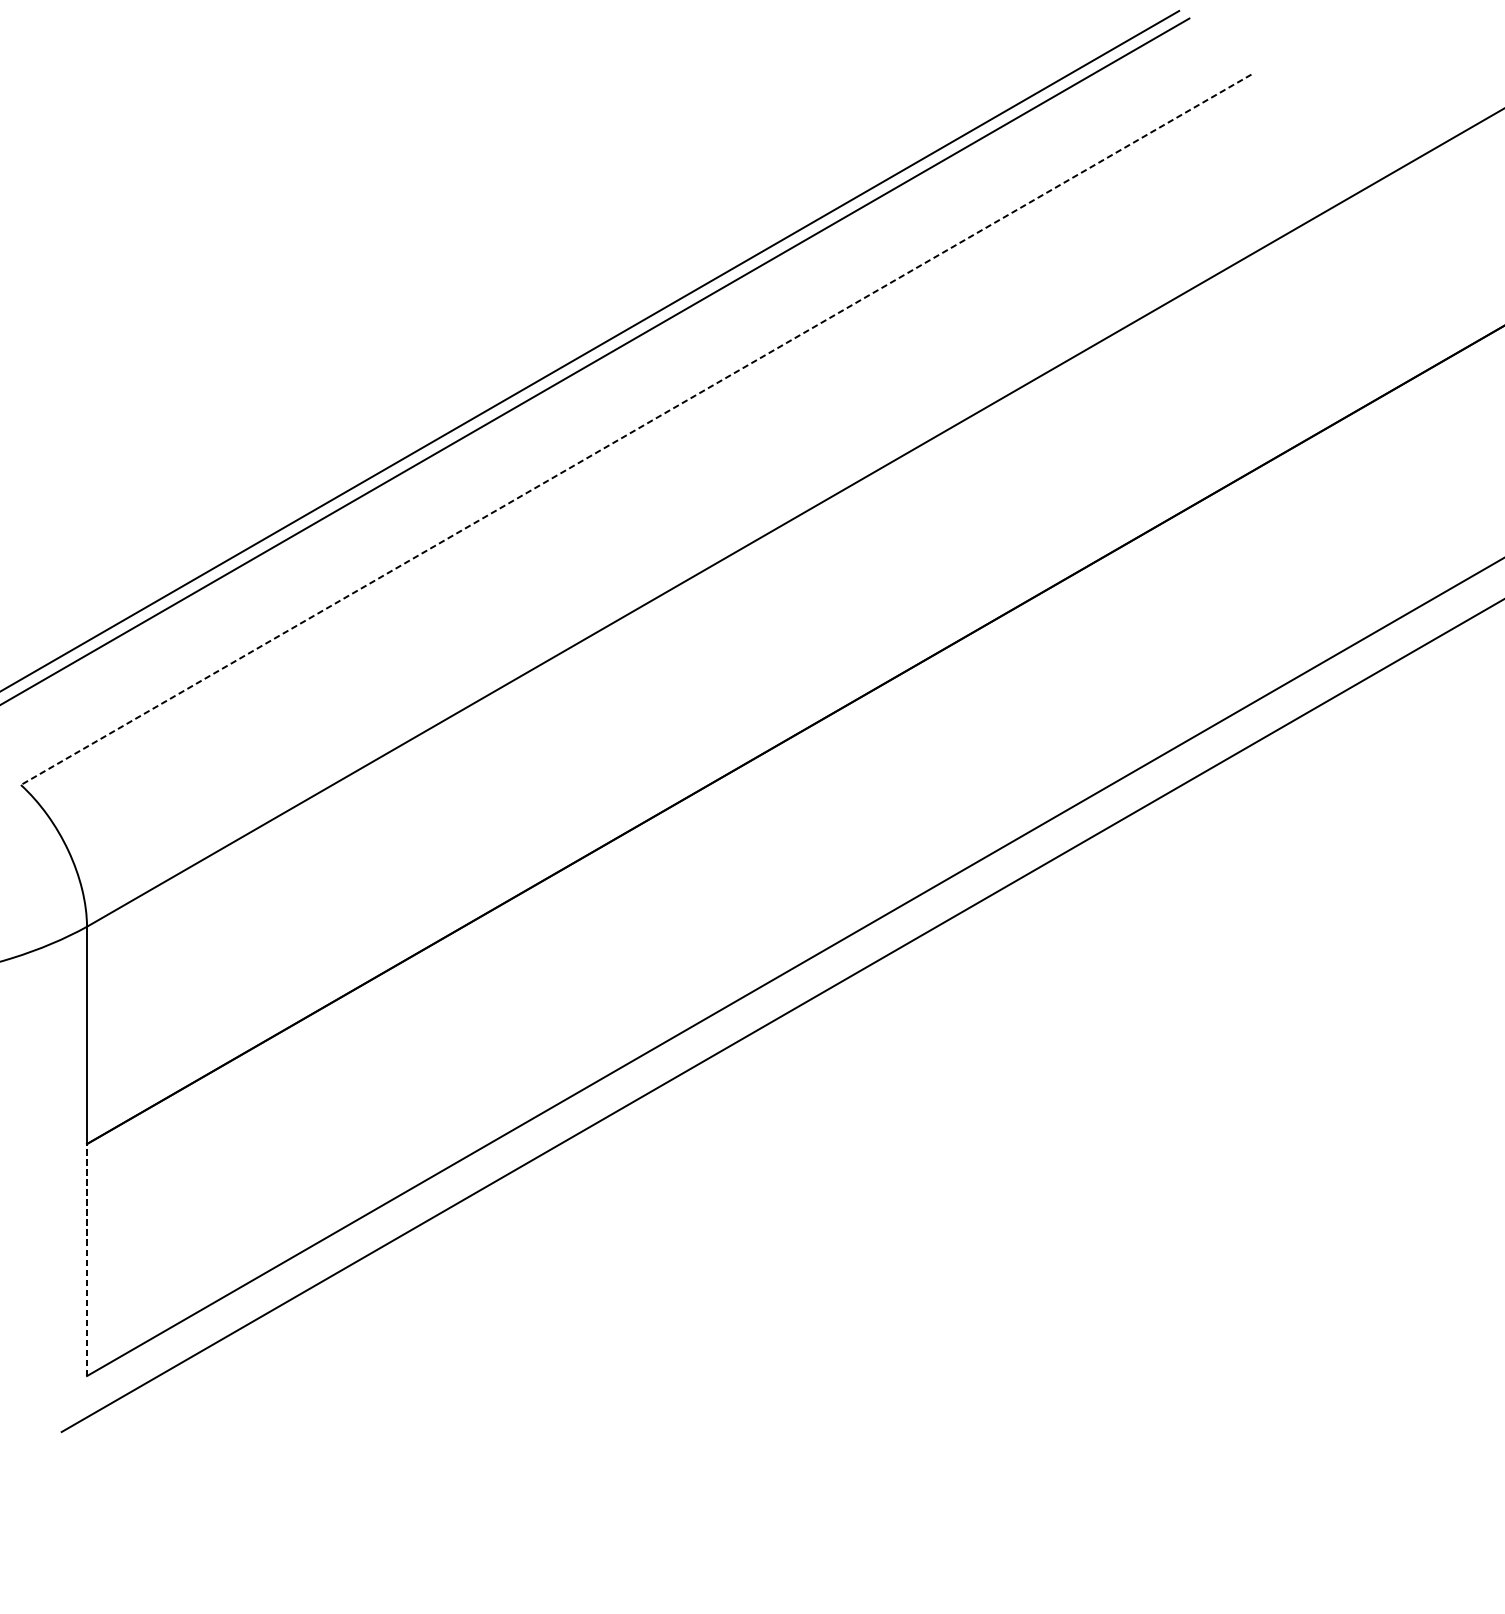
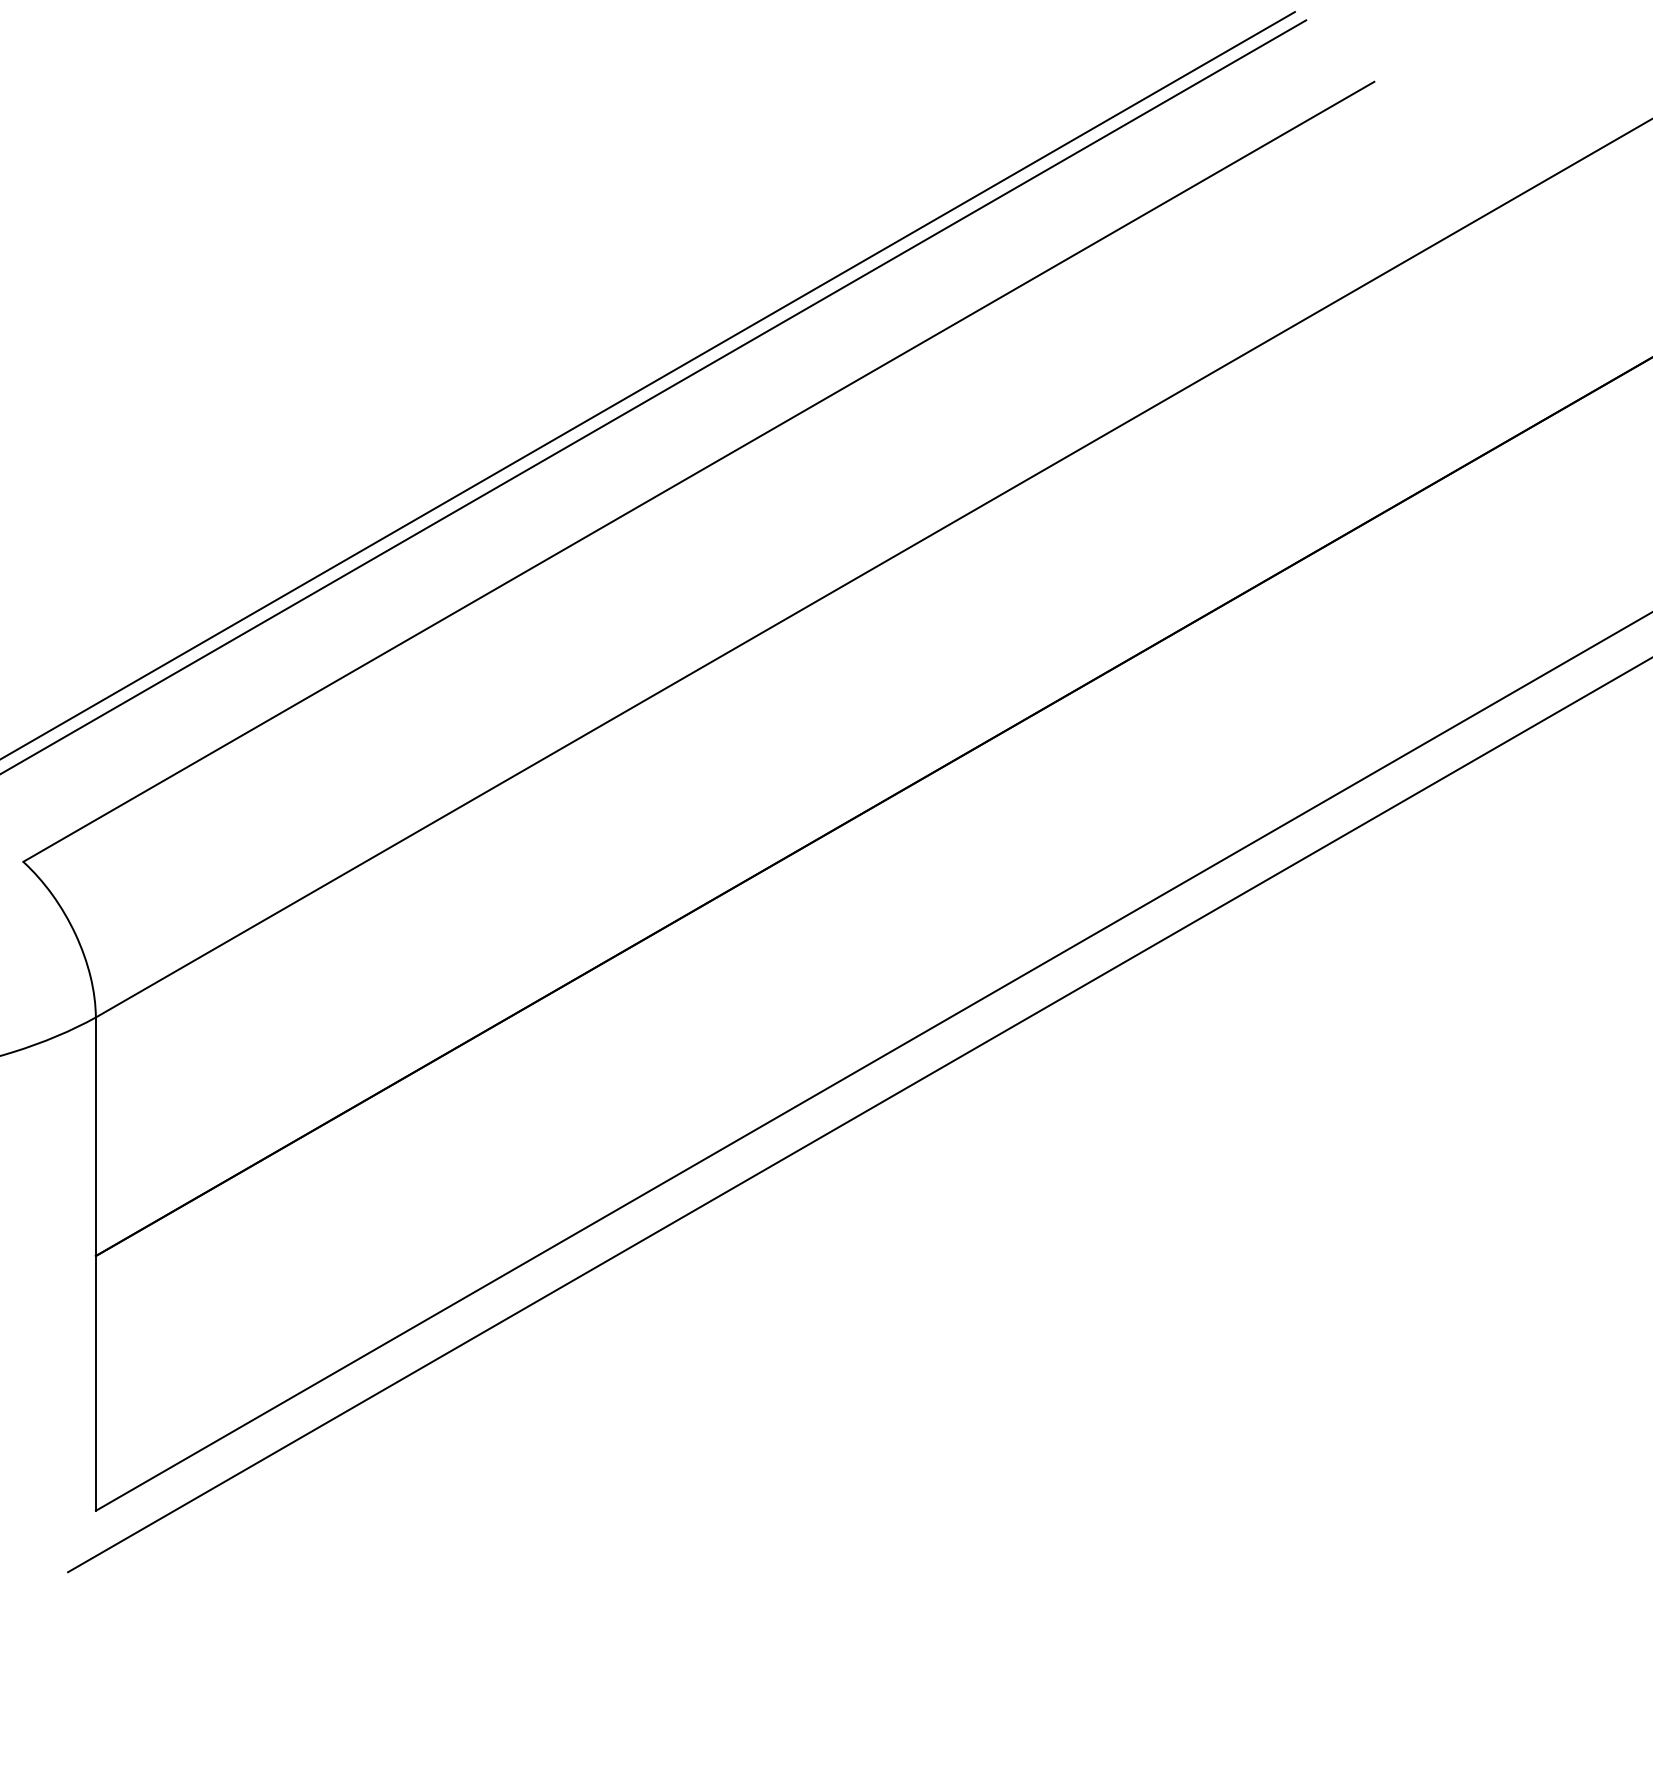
line: (635, 429) -> (698, 471), dashed -> solid
line: (86, 1260) -> (95, 1383), dashed -> solid

